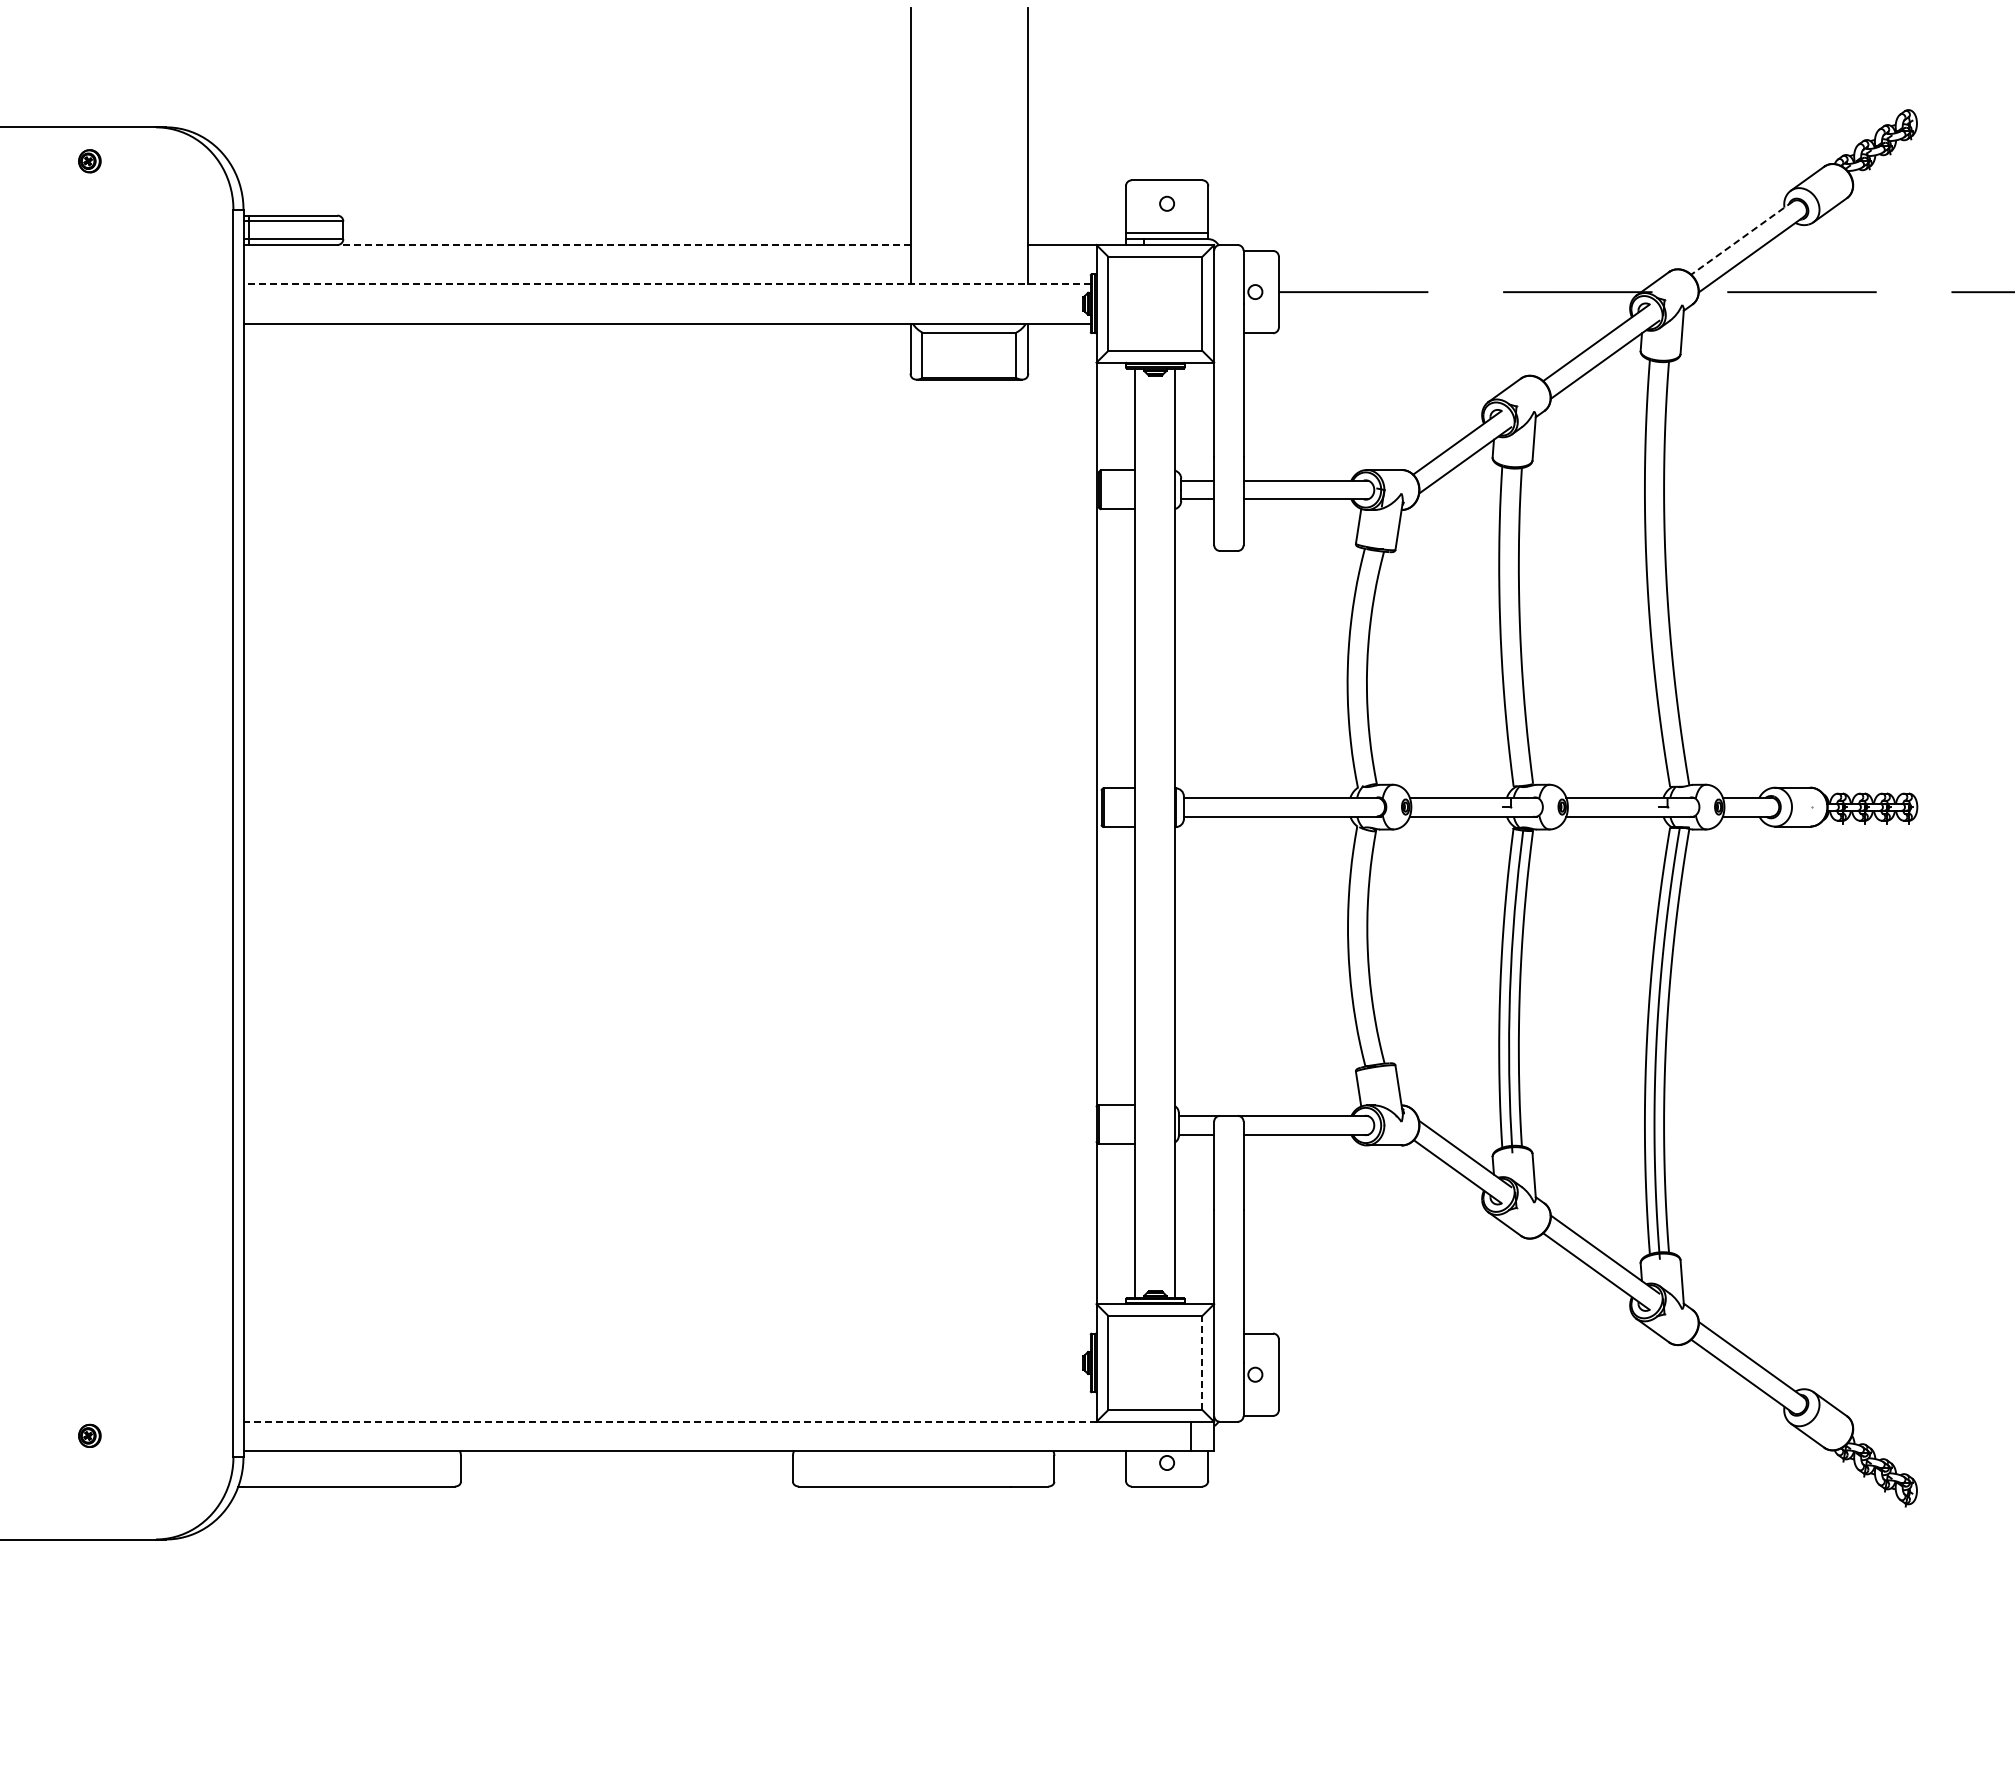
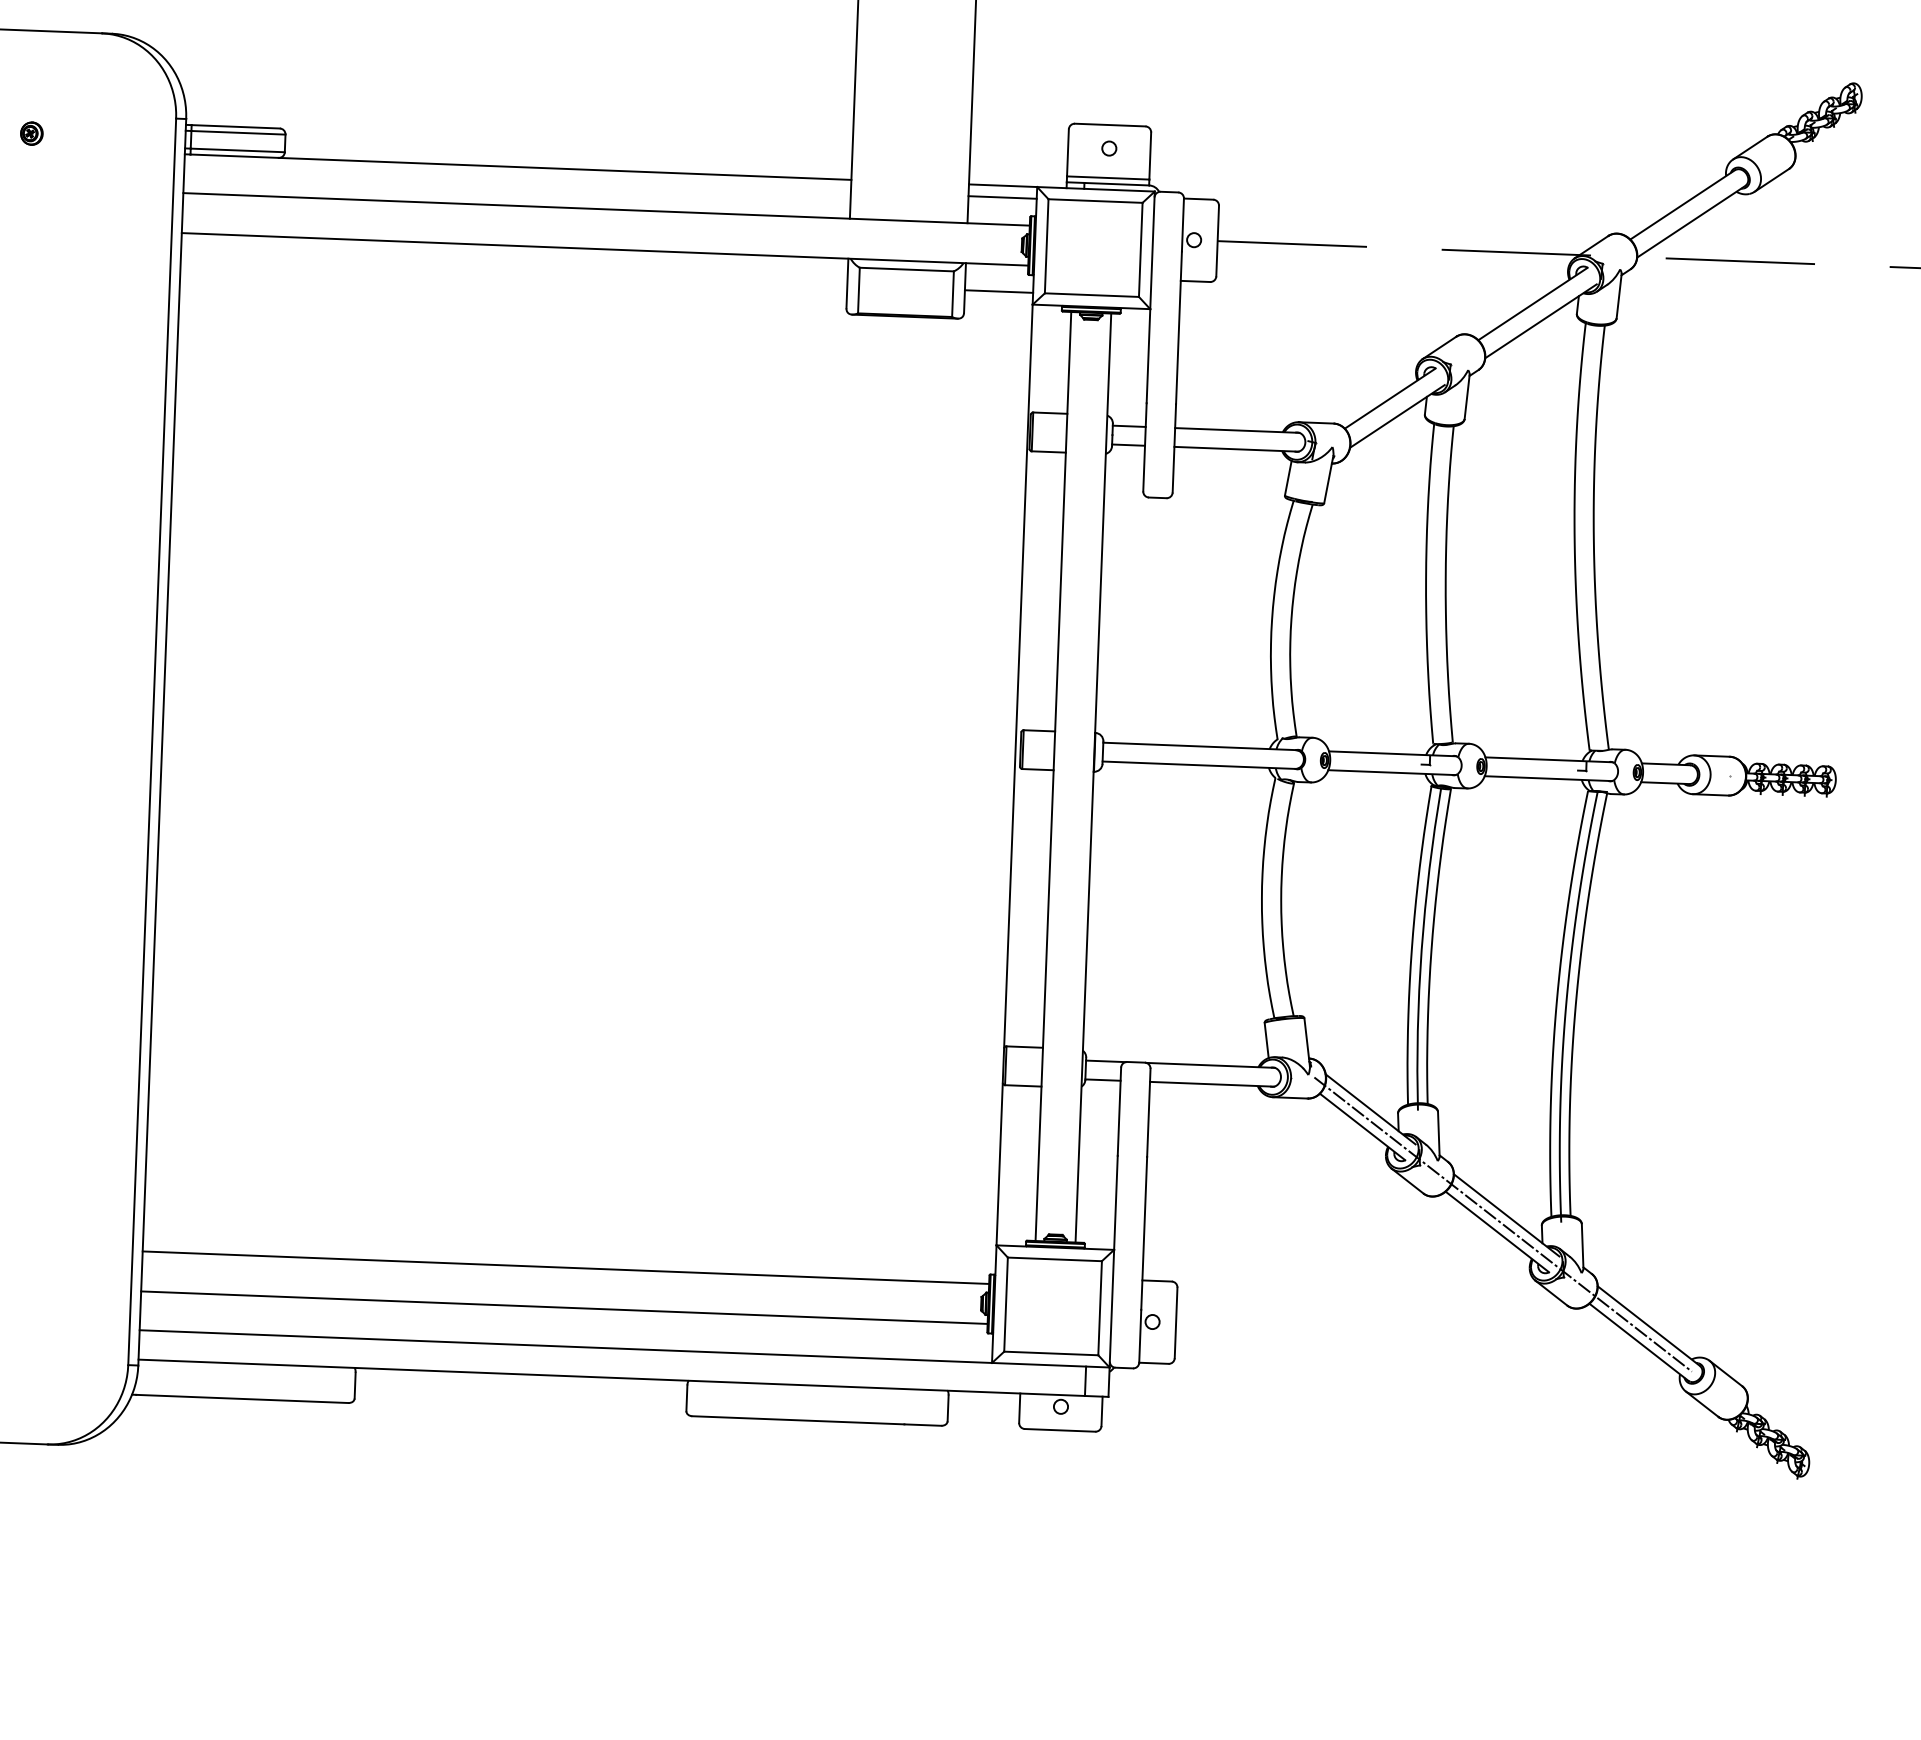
part: (89, 161) -> (31, 133), moved
line: (1742, 238) -> (1682, 205), dashed -> solid
line: (624, 245) -> (565, 169), dashed -> solid
line: (1062, 256) -> (1002, 197), added
line: (667, 283) -> (607, 209), dashed -> solid
line: (1062, 350) -> (999, 291), added
line: (1601, 1263) -> (1502, 1224), added
line: (666, 1342) -> (565, 1267), added
line: (1202, 1362) -> (1100, 1307), dashed -> solid
line: (666, 1382) -> (563, 1307), added
line: (669, 1421) -> (565, 1346), dashed -> solid

